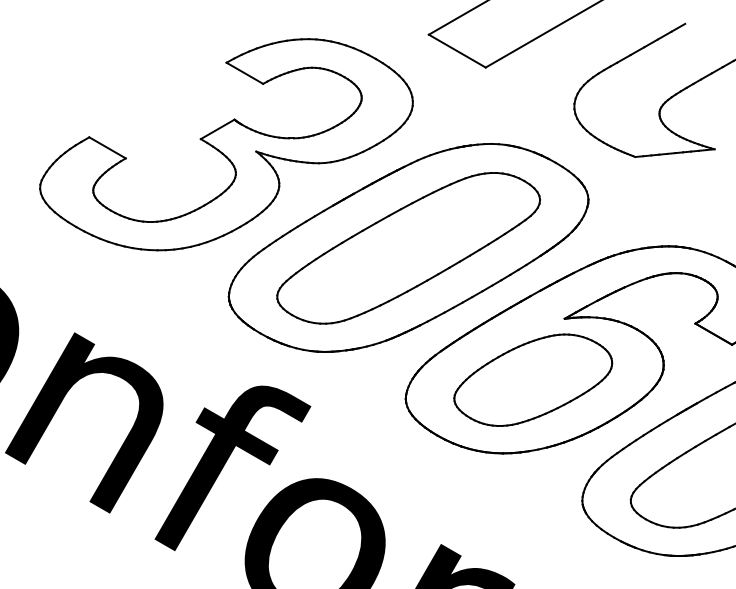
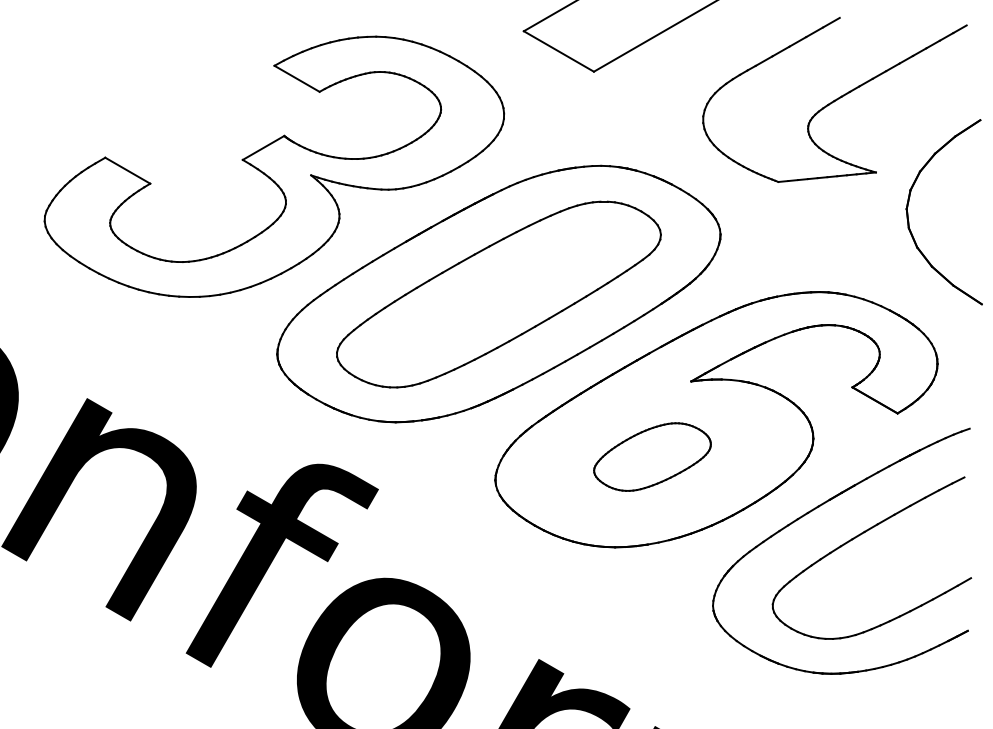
part: (533, 379) -> (652, 456), size x0.6

